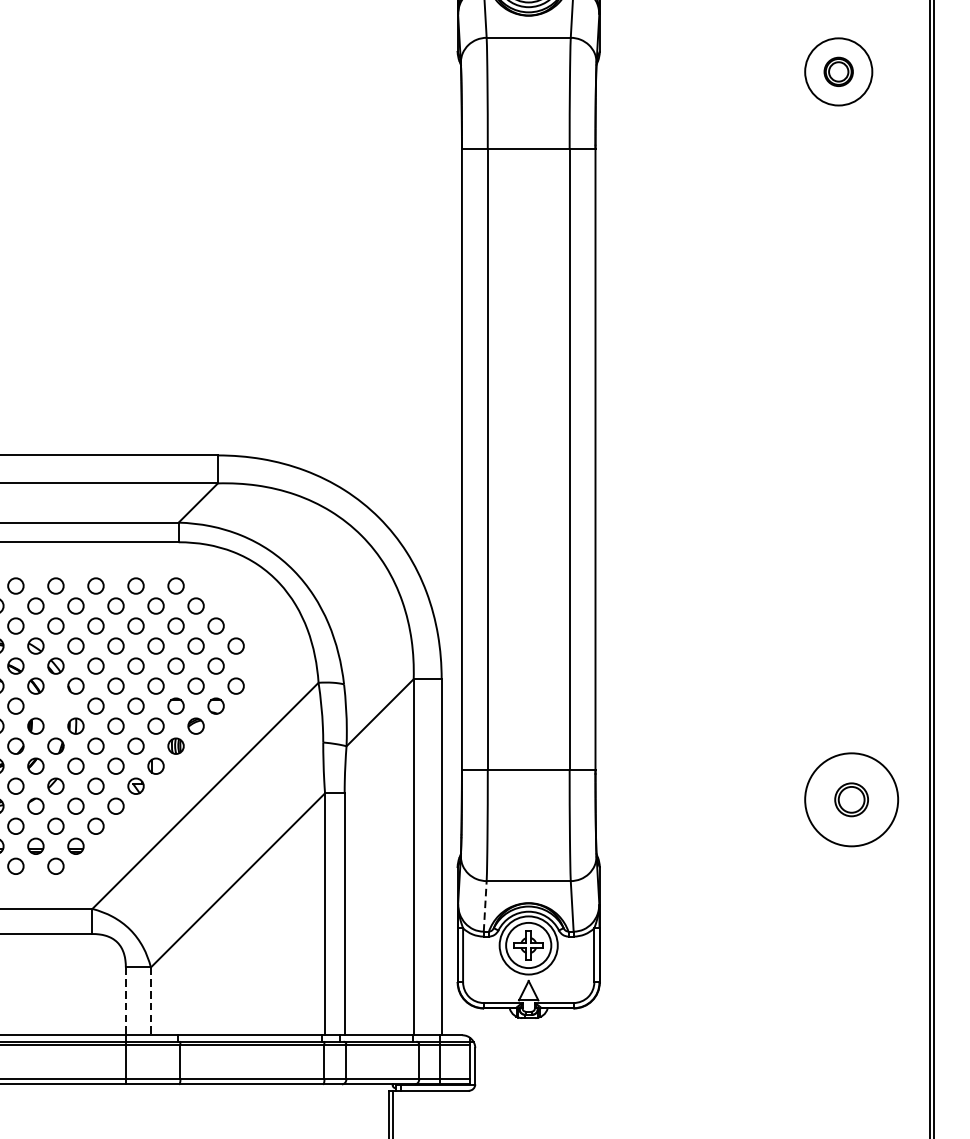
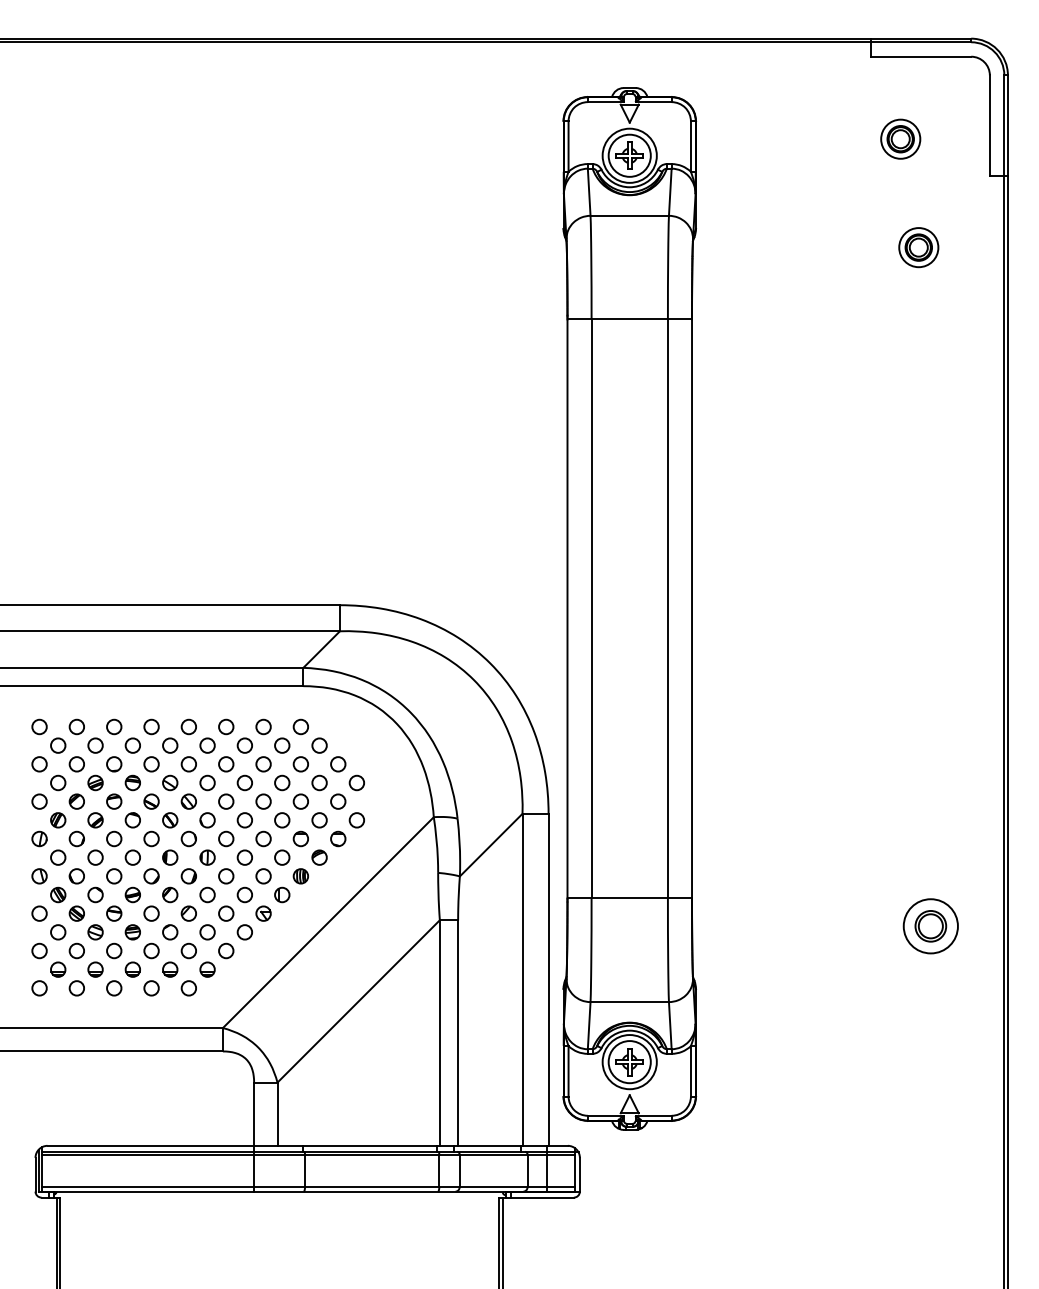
circle: (838, 71) -> (918, 247), size x0.62
part: (55, 705) -> (188, 838), added
circle: (851, 800) -> (930, 926), size x0.62
line: (485, 906) -> (589, 1025), dashed -> solid
line: (126, 1001) -> (254, 1114), dashed -> solid
line: (150, 1001) -> (277, 1114), dashed -> solid

